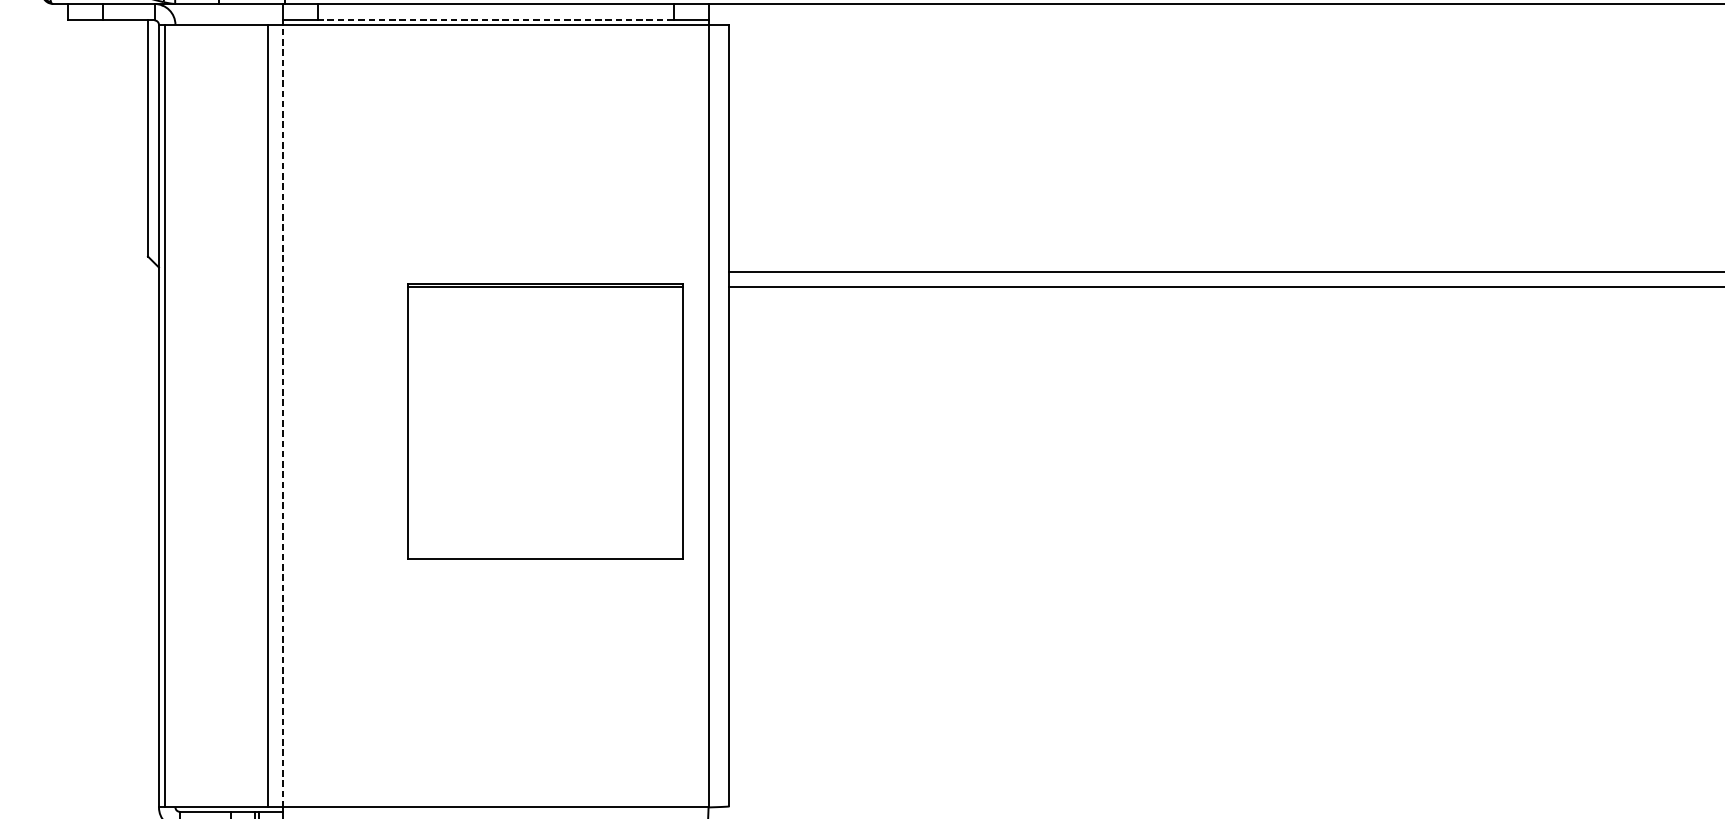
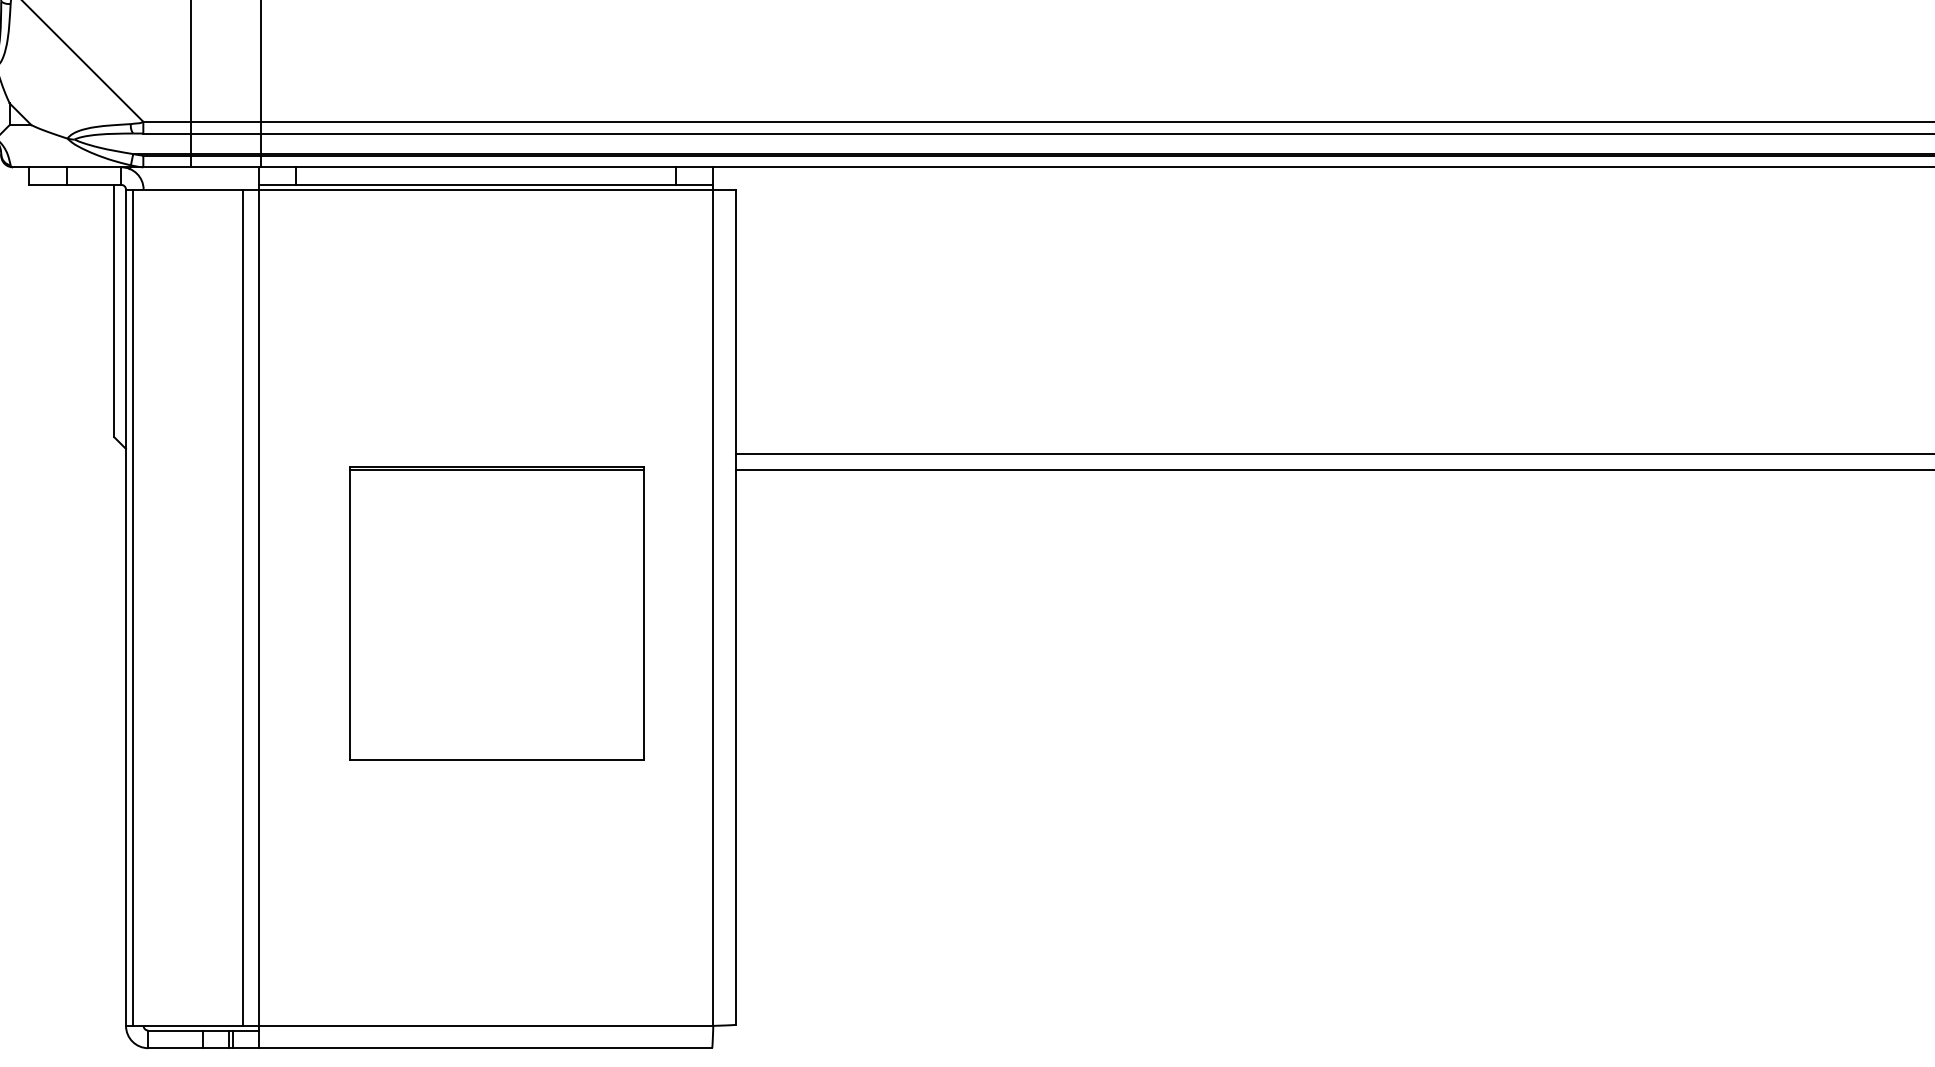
line: (495, 20) -> (485, 184), dashed -> solid
line: (282, 415) -> (258, 607), dashed -> solid
part: (544, 421) -> (496, 613), moved

